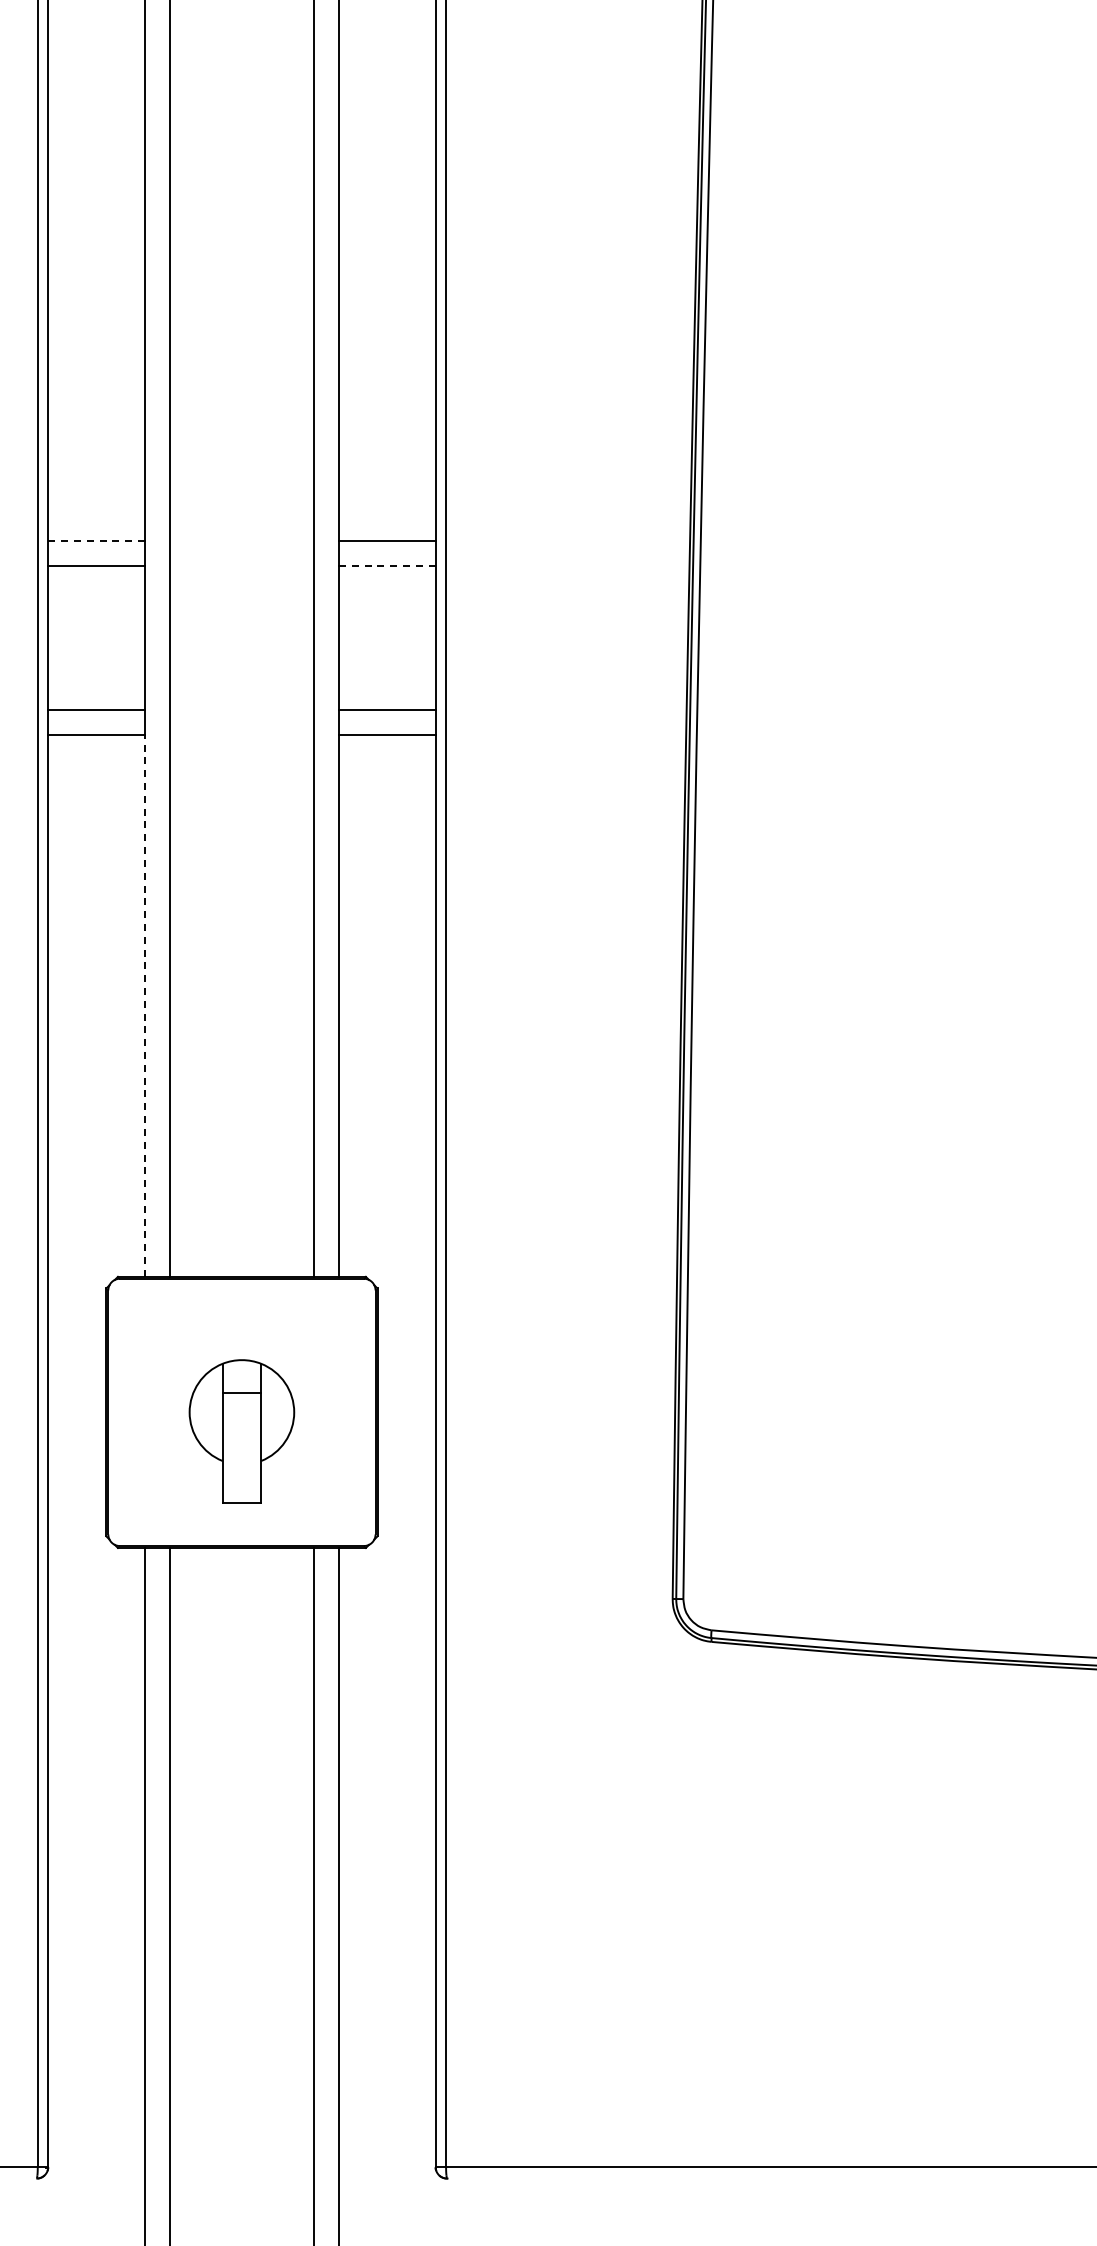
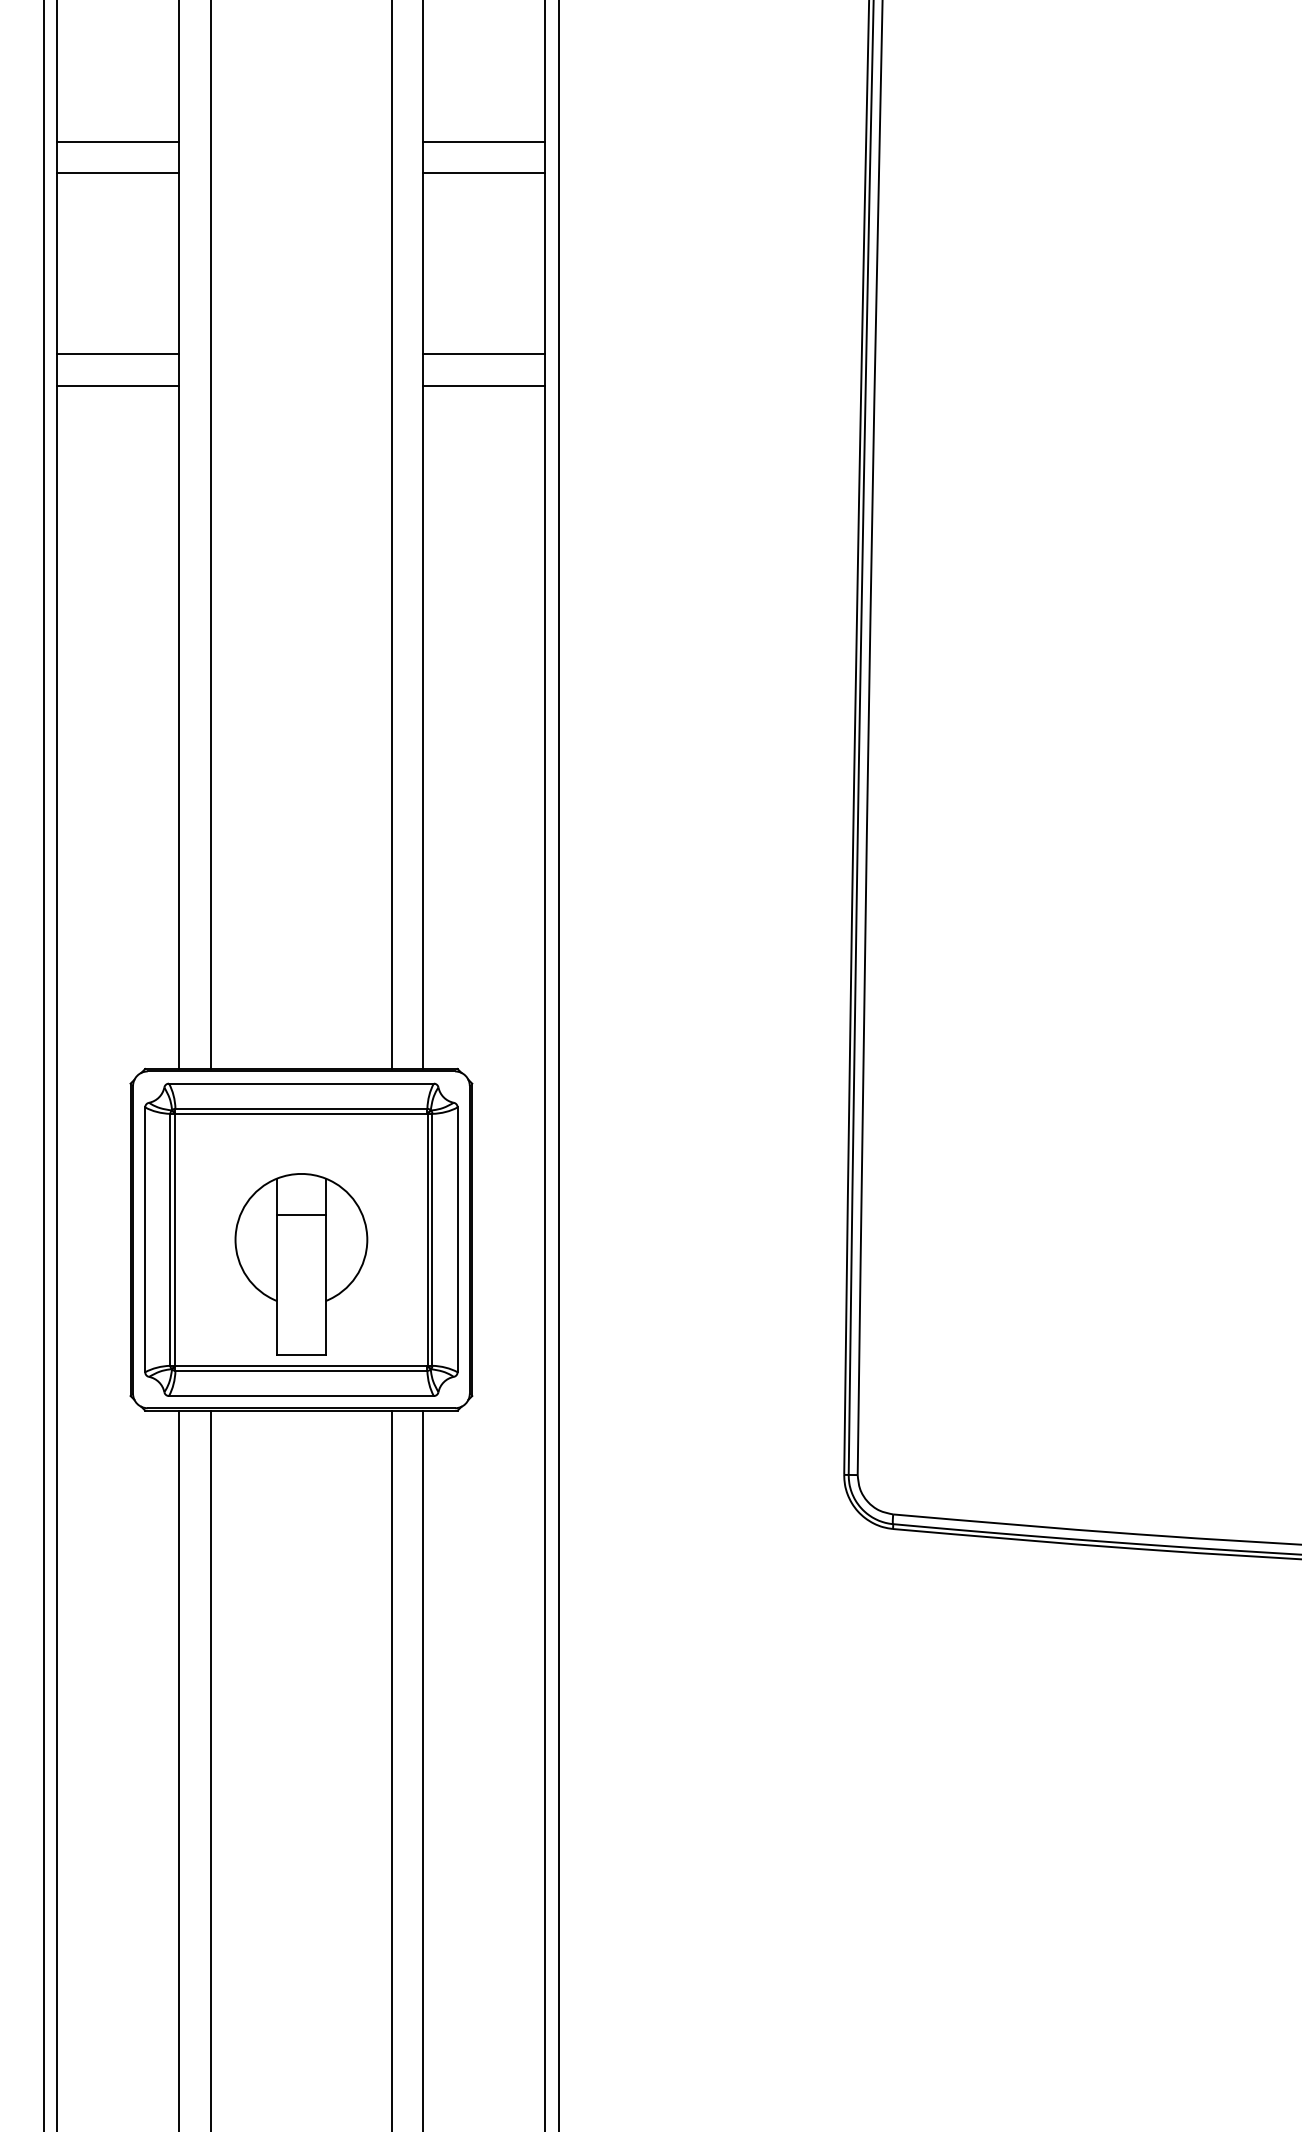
line: (96, 540) -> (118, 141), dashed -> solid
line: (386, 565) -> (483, 172), dashed -> solid
line: (145, 1005) -> (179, 727), dashed -> solid
part: (241, 1412) -> (300, 1239), added

